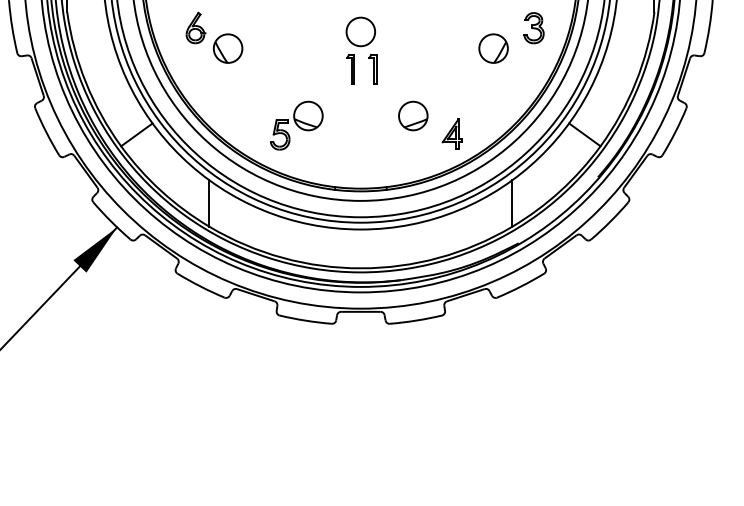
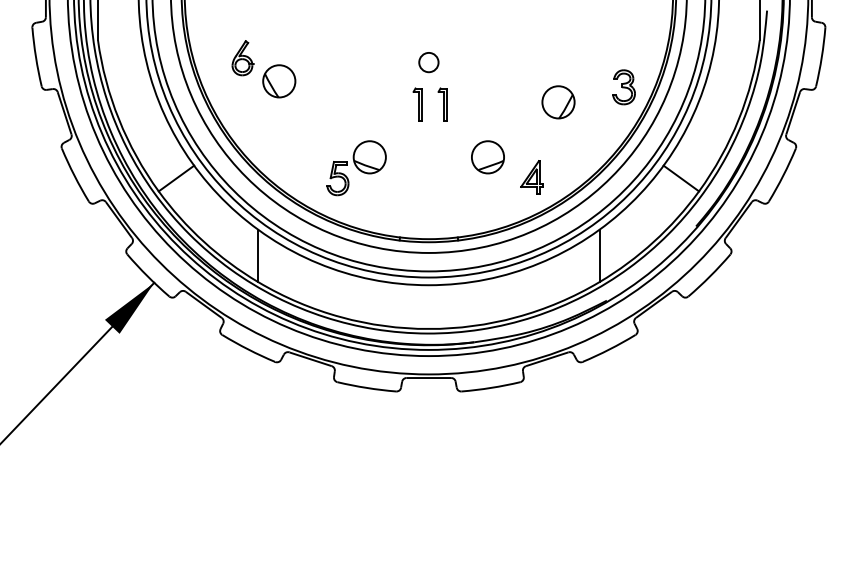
part: (533, 28) -> (623, 87), moved
circle: (360, 31) -> (428, 62), size x0.6
part: (493, 48) -> (558, 102), moved

